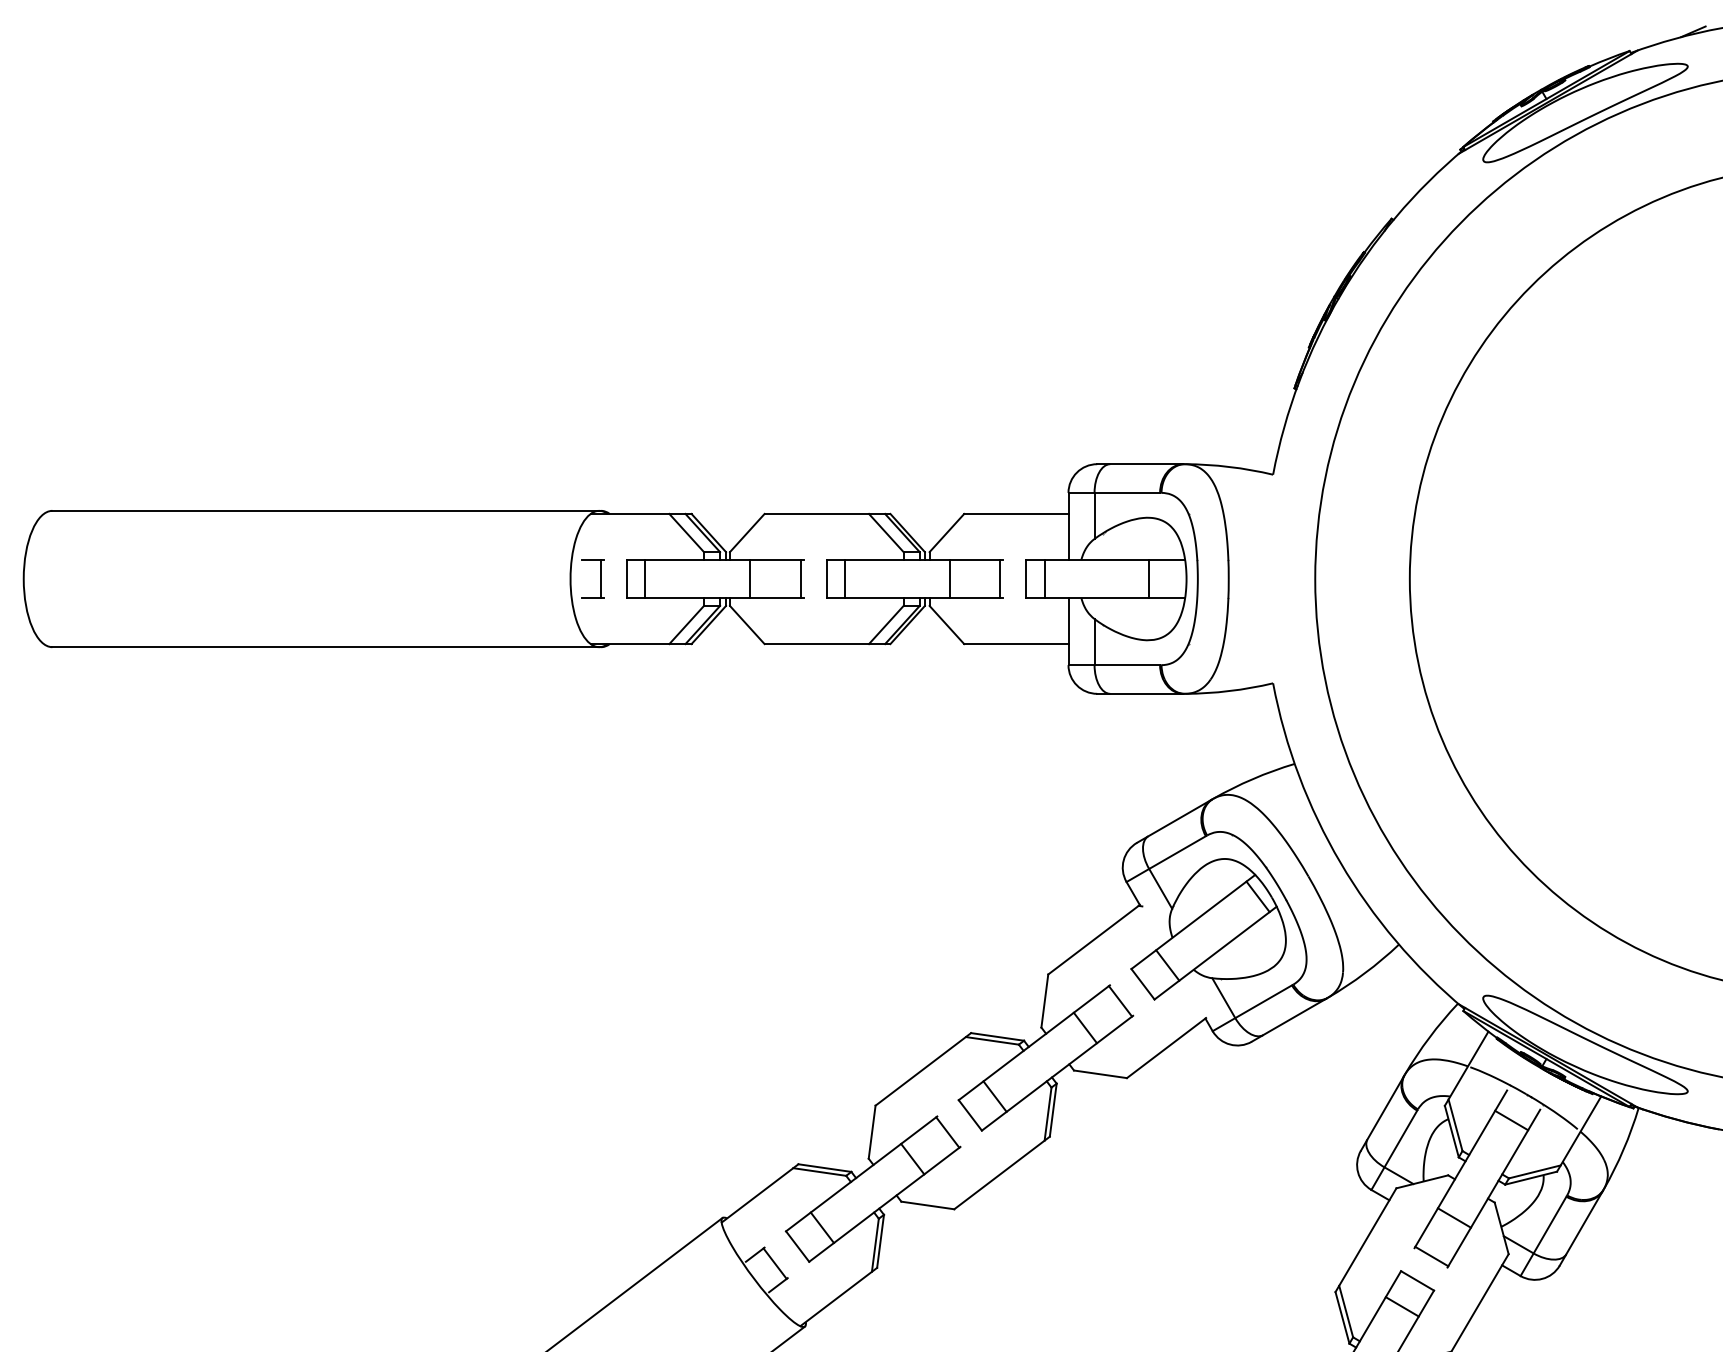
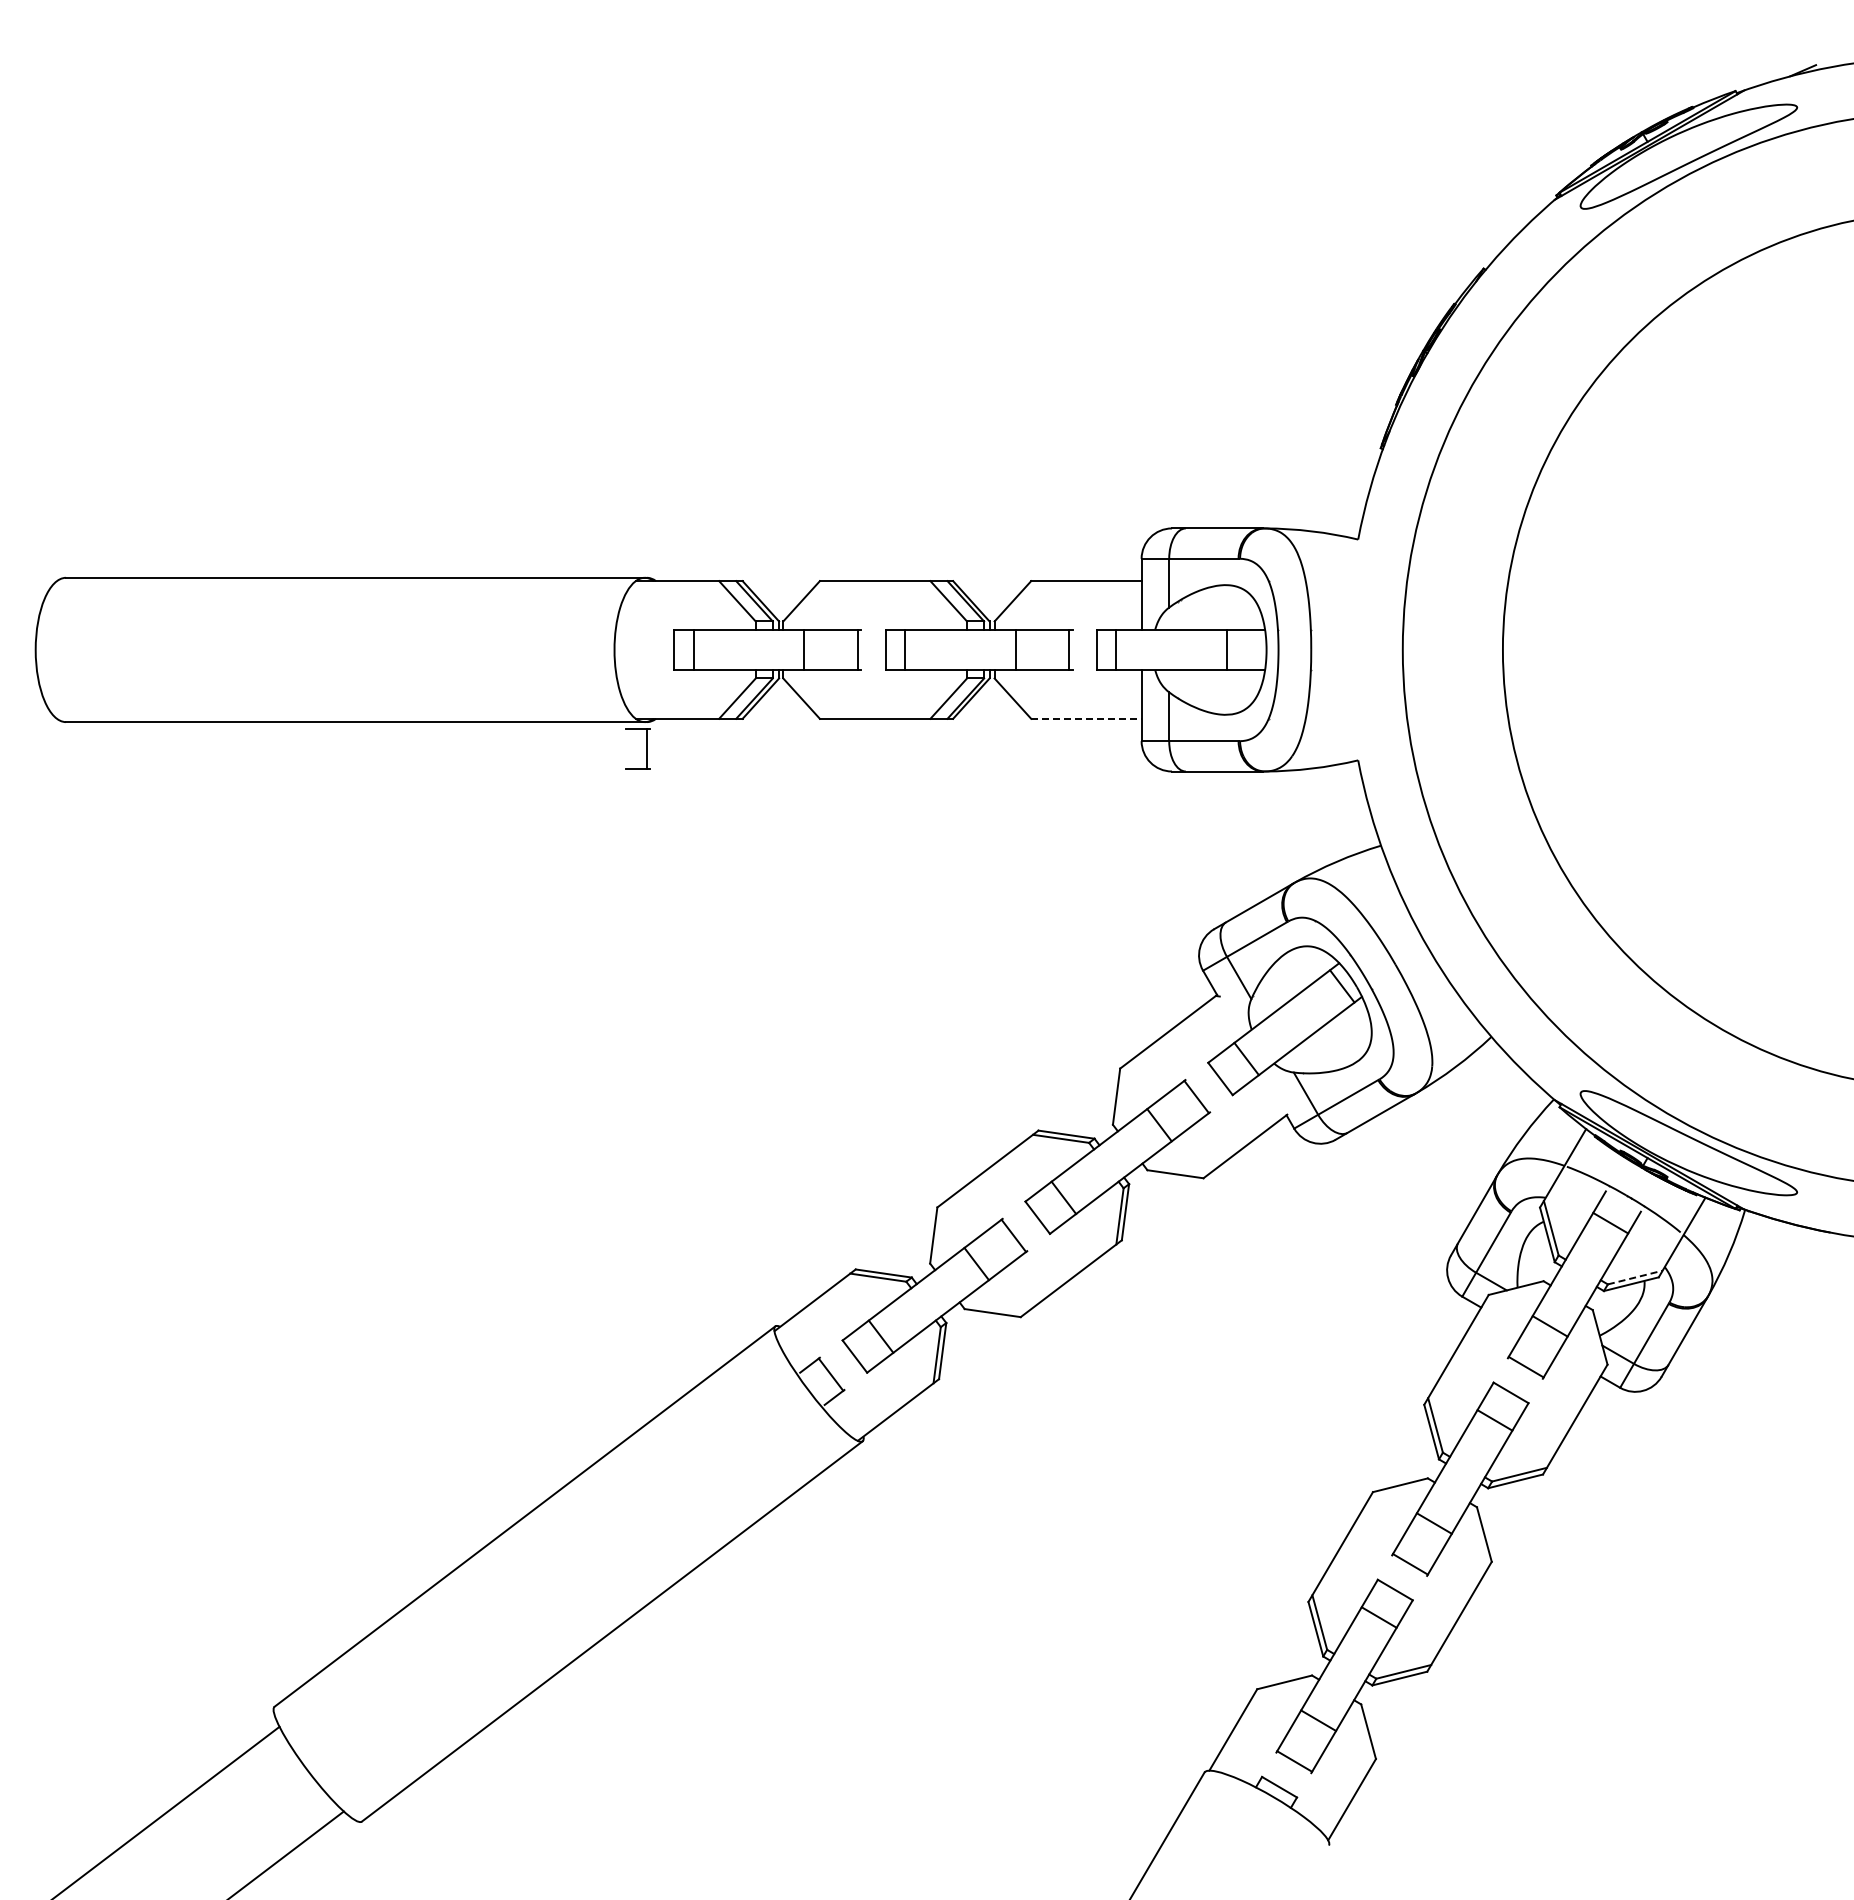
part: (600, 578) -> (646, 748), moved
line: (1016, 643) -> (1086, 718), solid -> dashed
line: (1535, 1171) -> (1635, 1277), solid -> dashed

